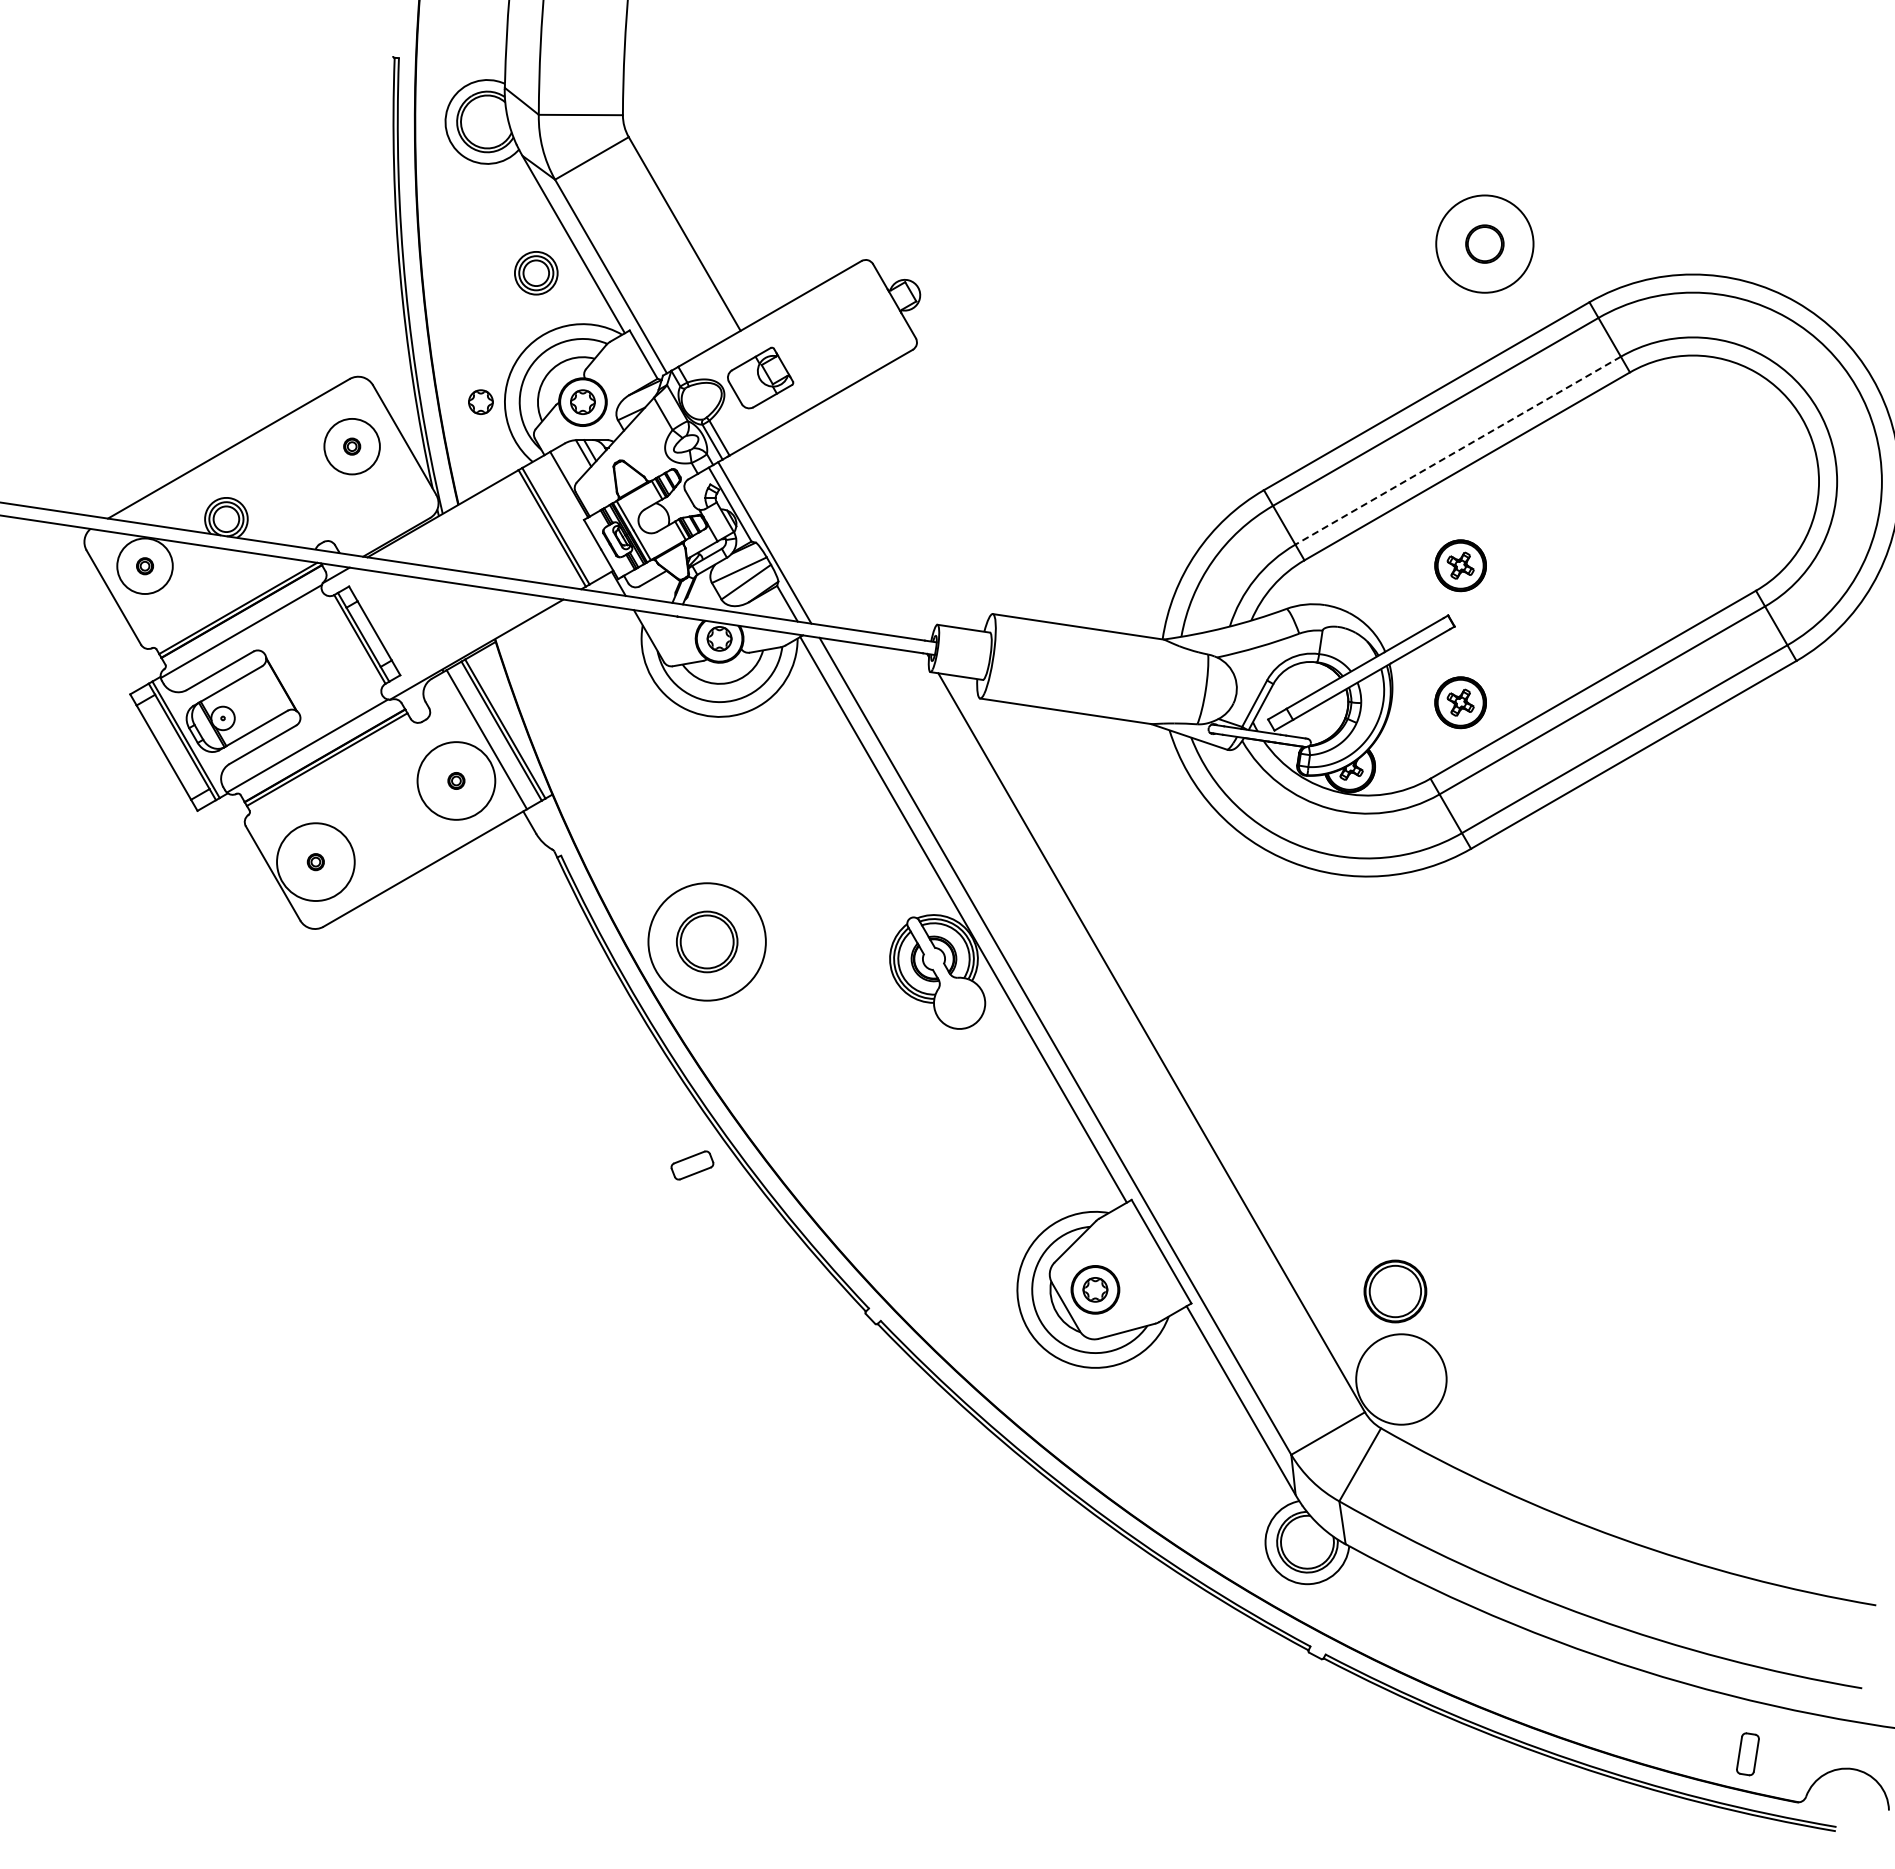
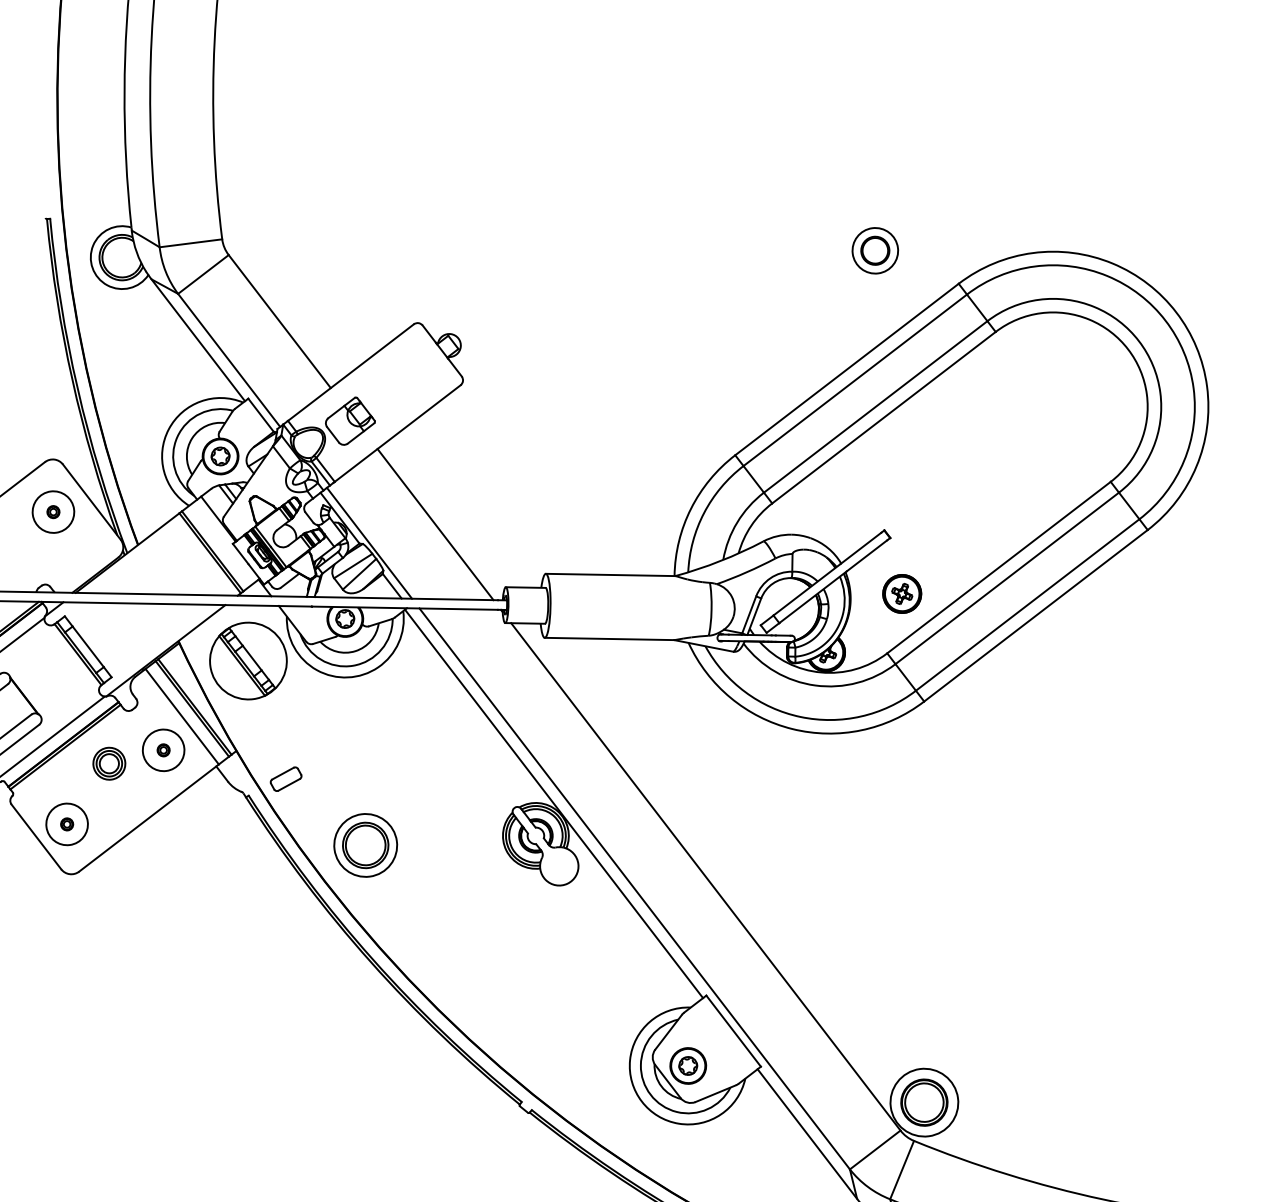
circle: (1484, 243) -> (875, 250), size x0.62
part: (536, 273) -> (109, 763), moved
part: (480, 401) -> (144, 466), removed
line: (1458, 450) -> (875, 406), dashed -> solid
line: (854, 529) -> (434, 524), added
part: (1460, 565) -> (888, 492), removed
part: (584, 677) -> (248, 660), added
circle: (456, 780) -> (163, 749), size x0.71
circle: (315, 861) -> (66, 823), size x0.71
circle: (707, 941) -> (365, 845), size x0.71
part: (692, 1165) -> (286, 779), moved
part: (1395, 1291) -> (924, 1102), moved

